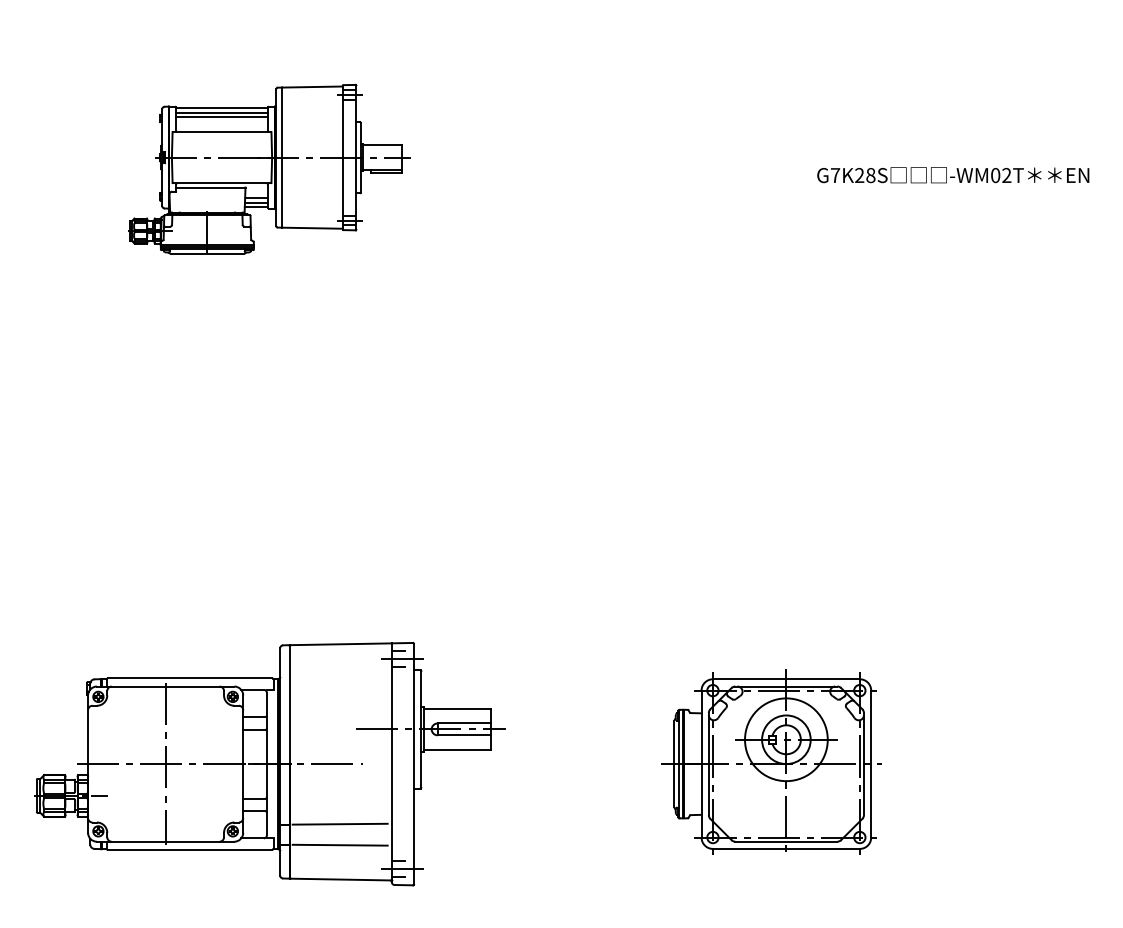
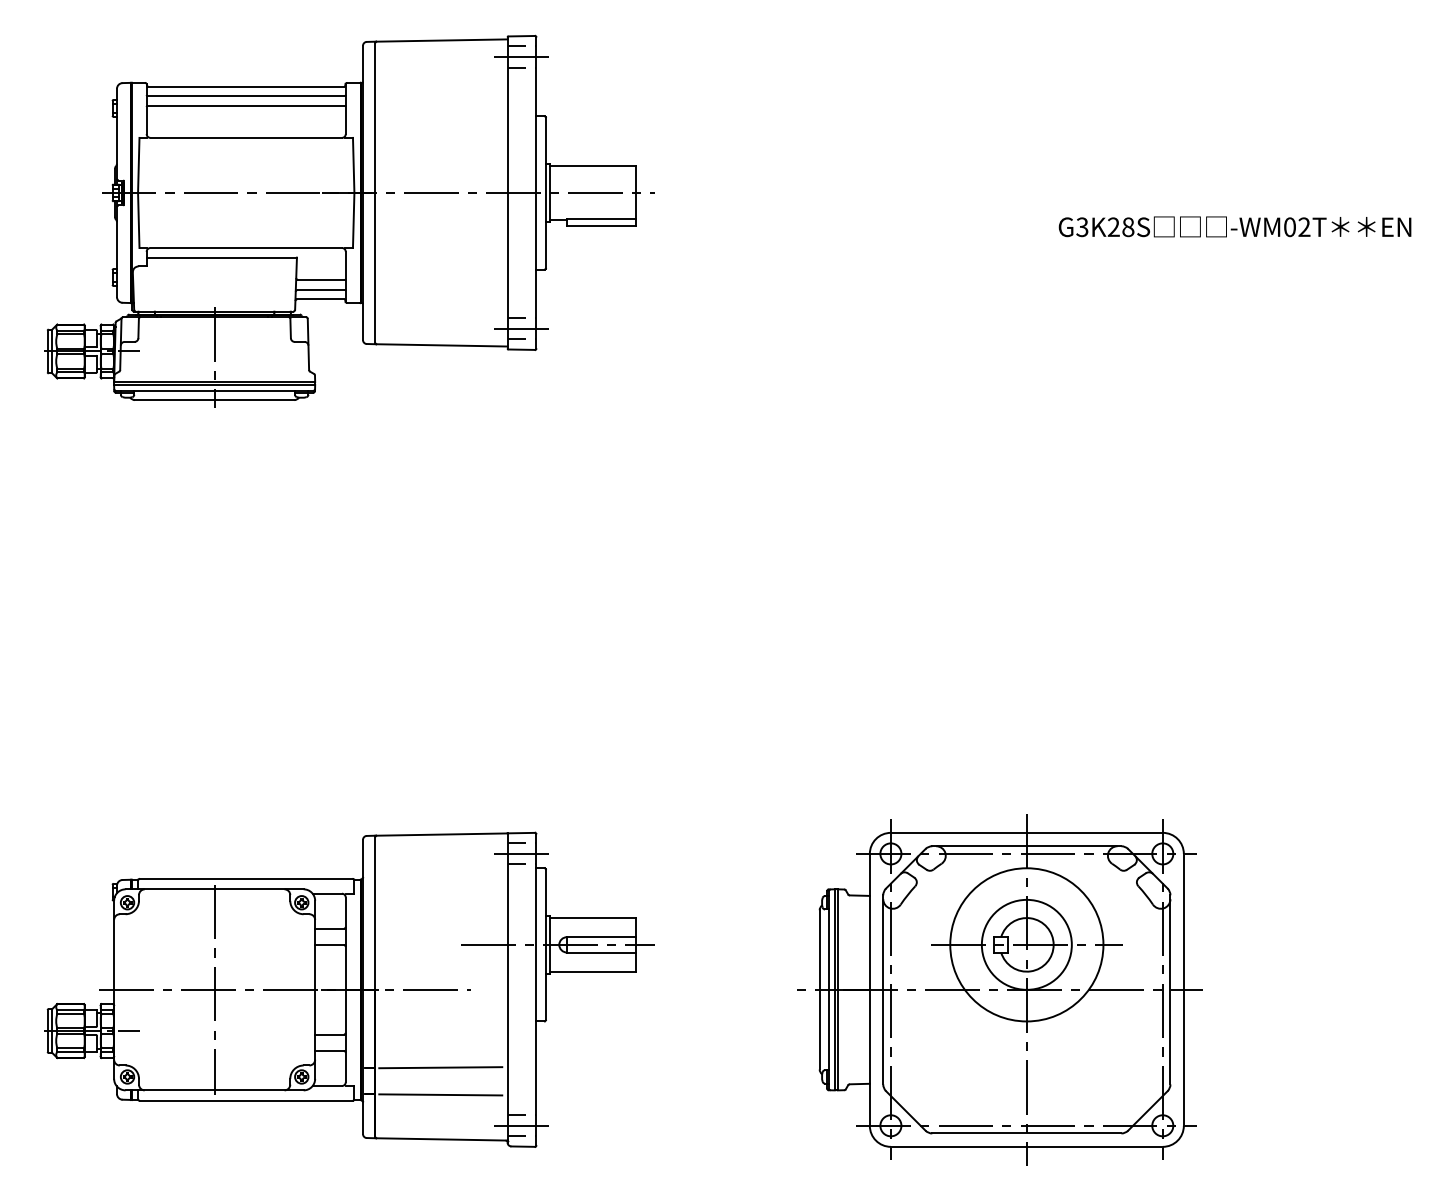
part: (269, 170) -> (349, 220), size x1.67
text: (835, 175) -> (1082, 227), G7K28S -> G3K28S
part: (771, 763) -> (999, 989), size x1.43

